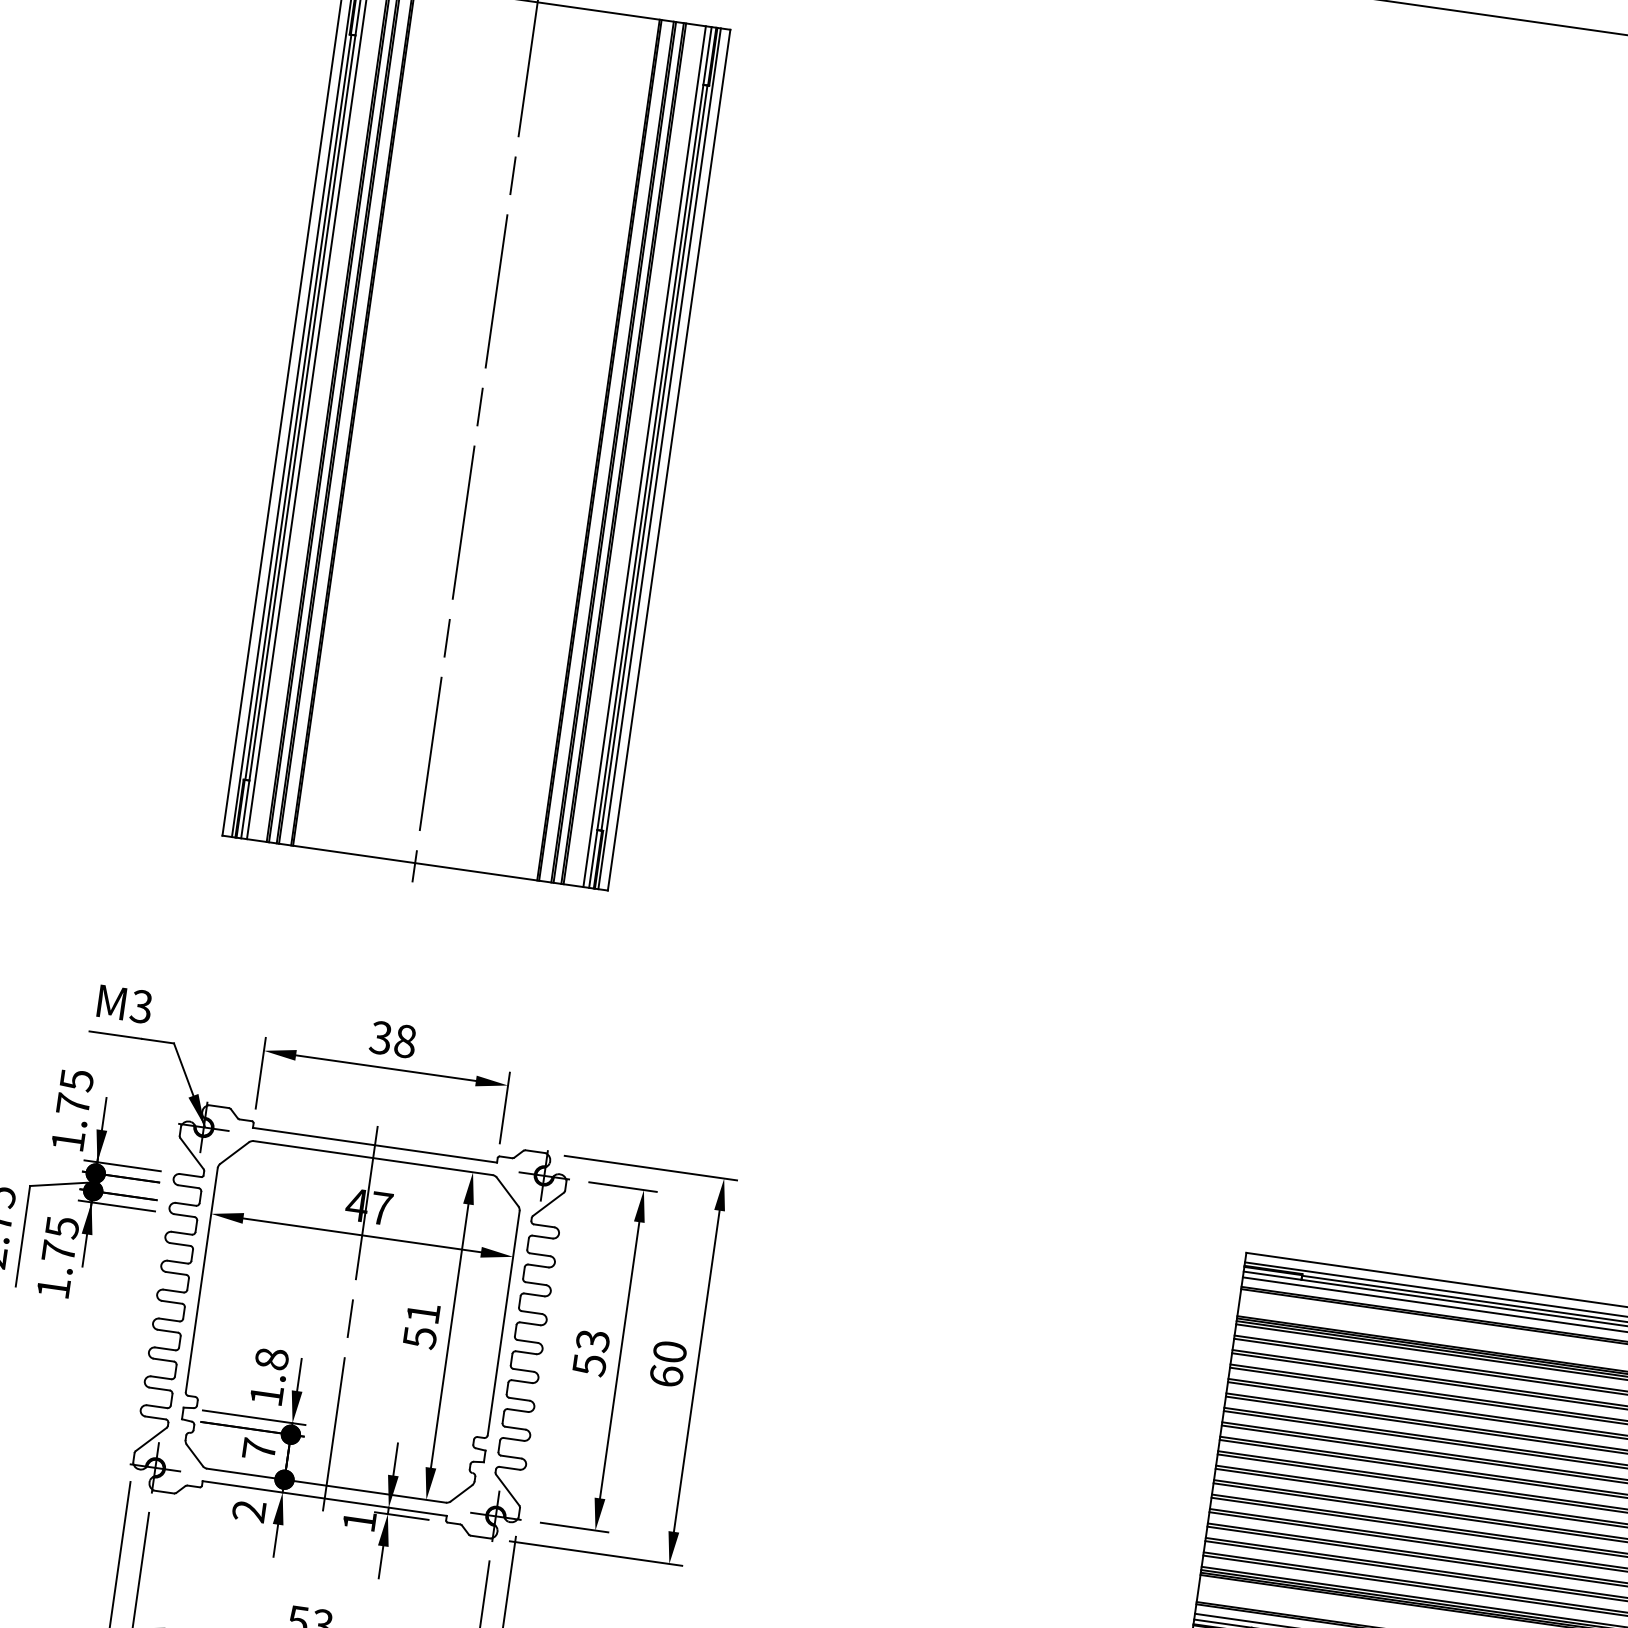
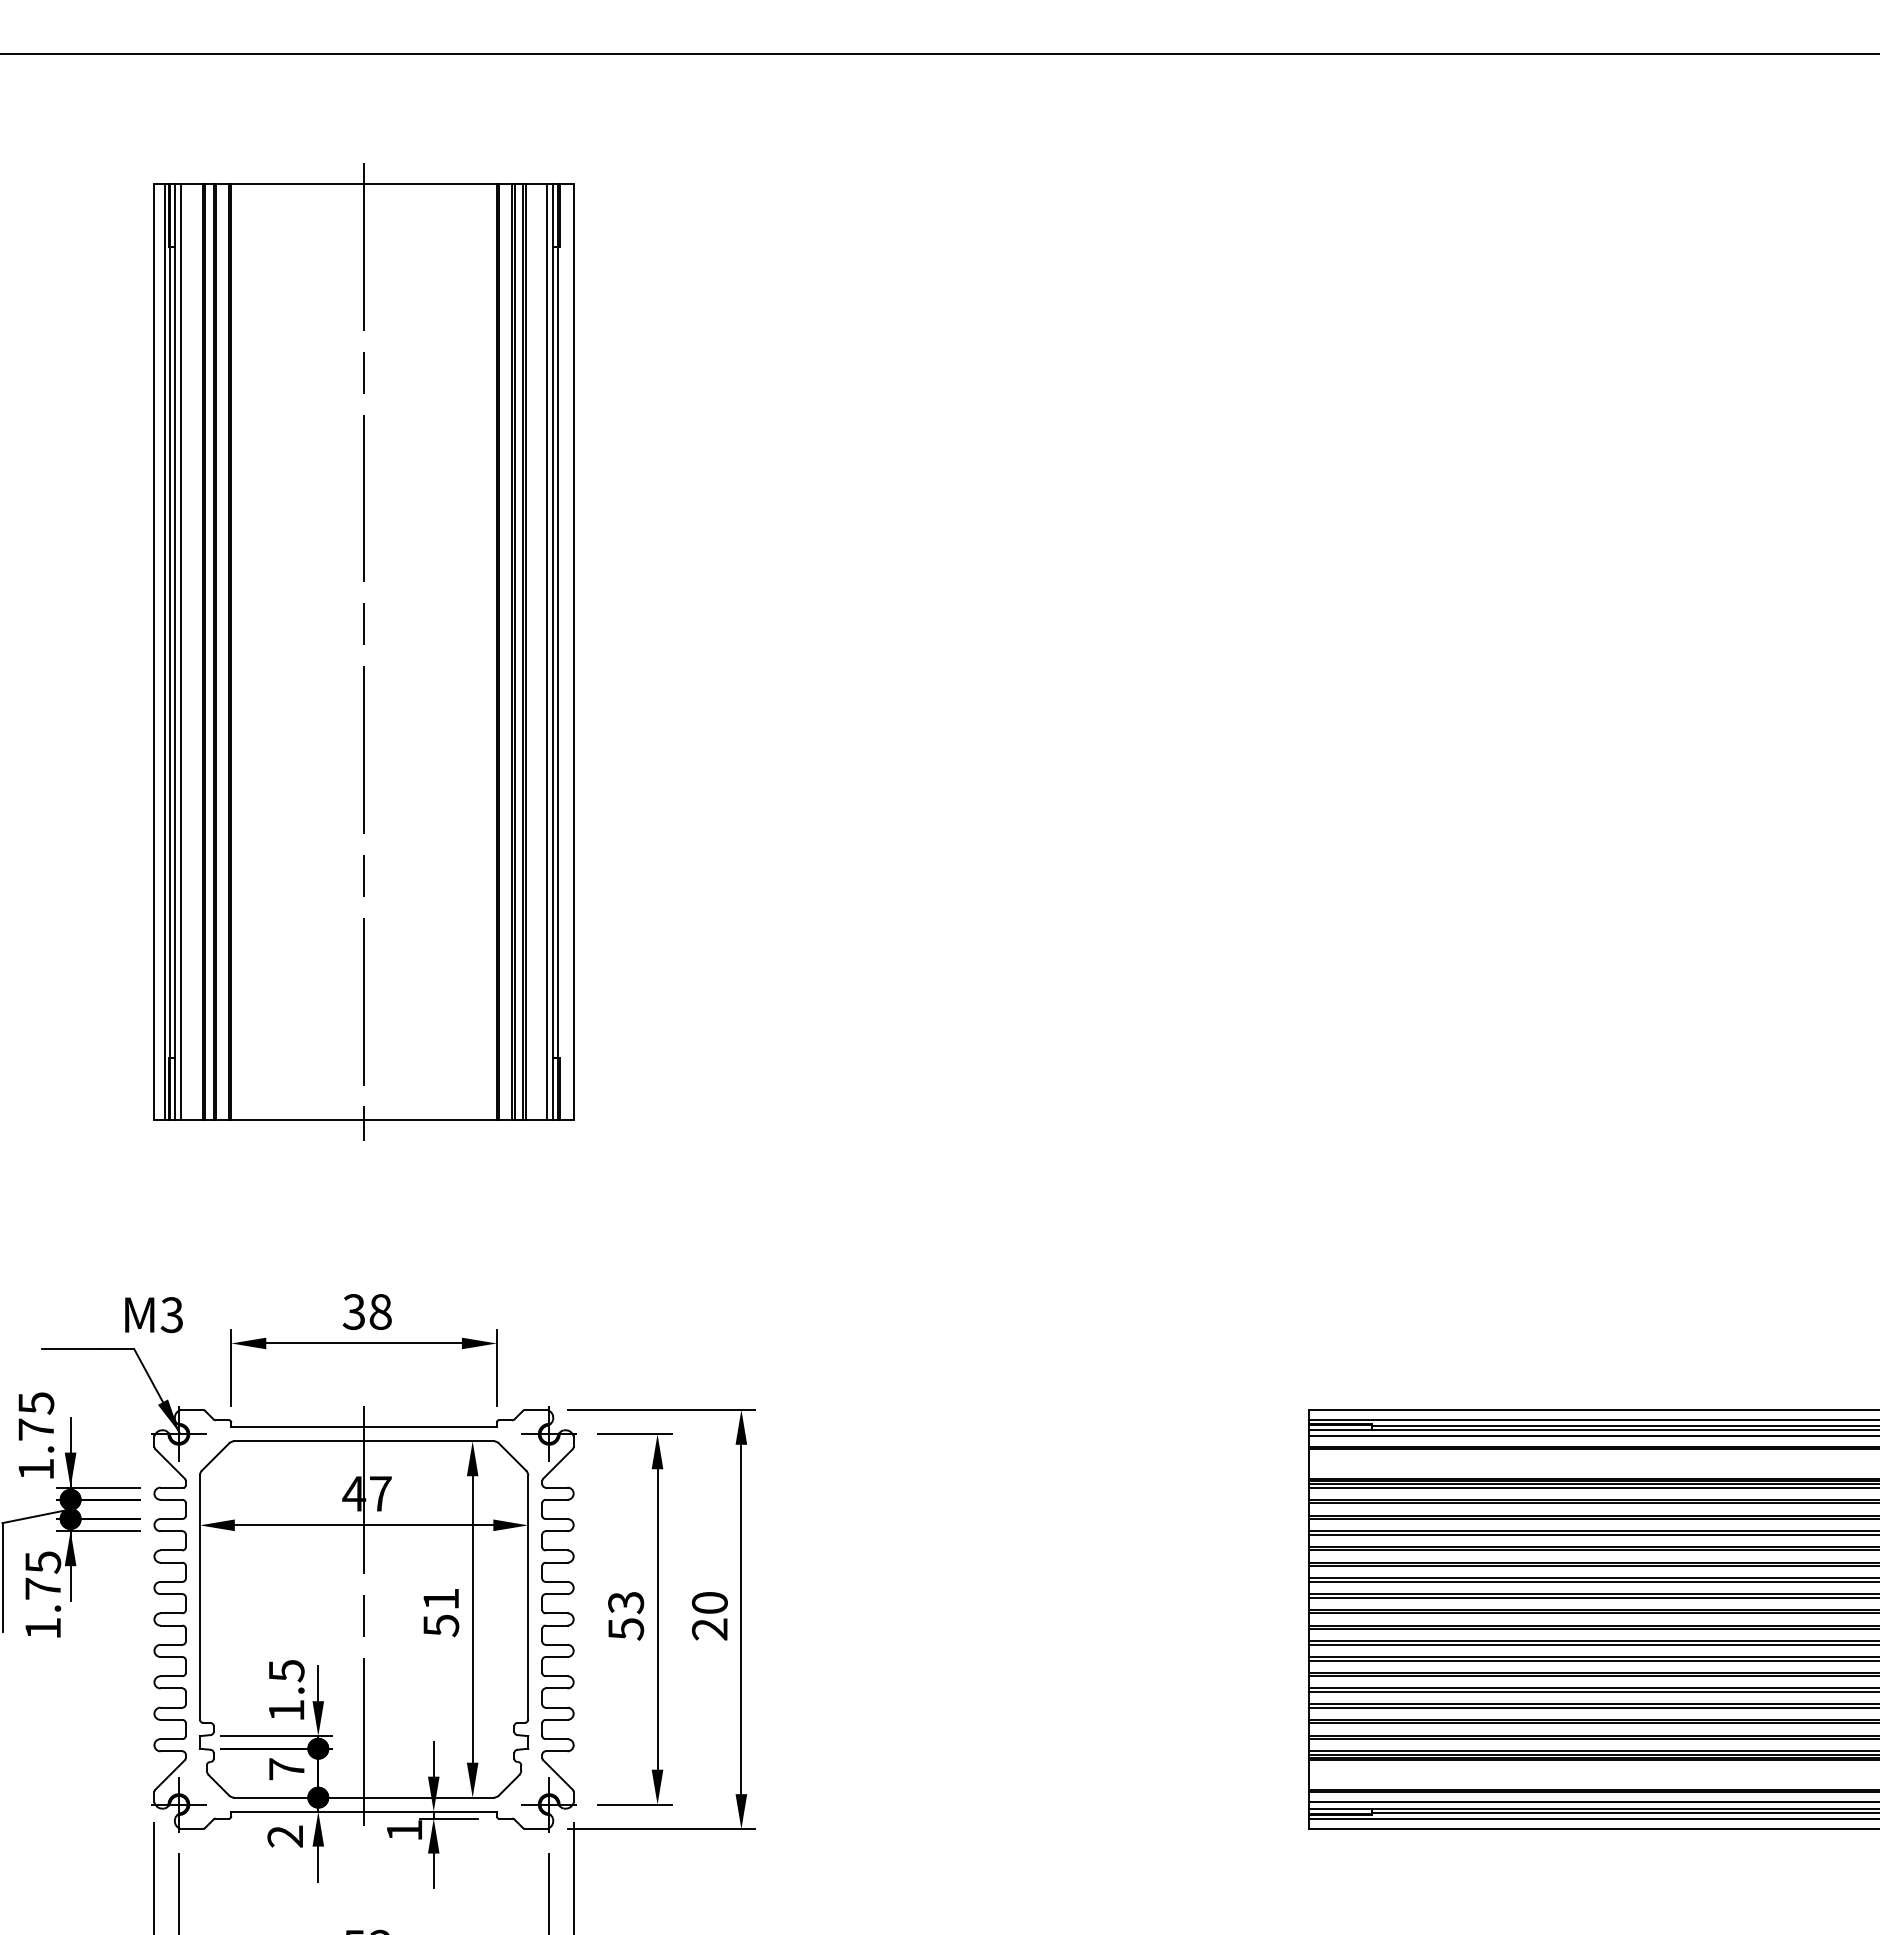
line: (659, 459) -> (563, 652), removed
text: (124, 1004) -> (153, 1315), moved
text: (271, 1358) -> (286, 1670), 1.8 -> 1.5
text: (666, 1376) -> (709, 1629), 60 -> 20

